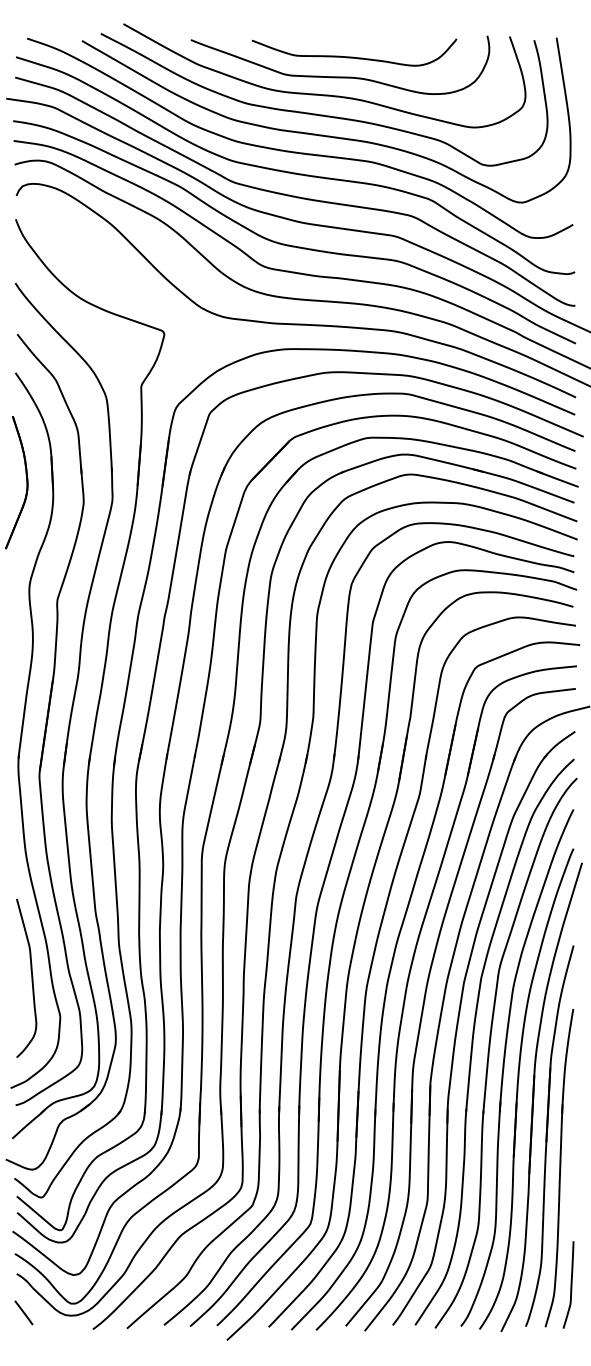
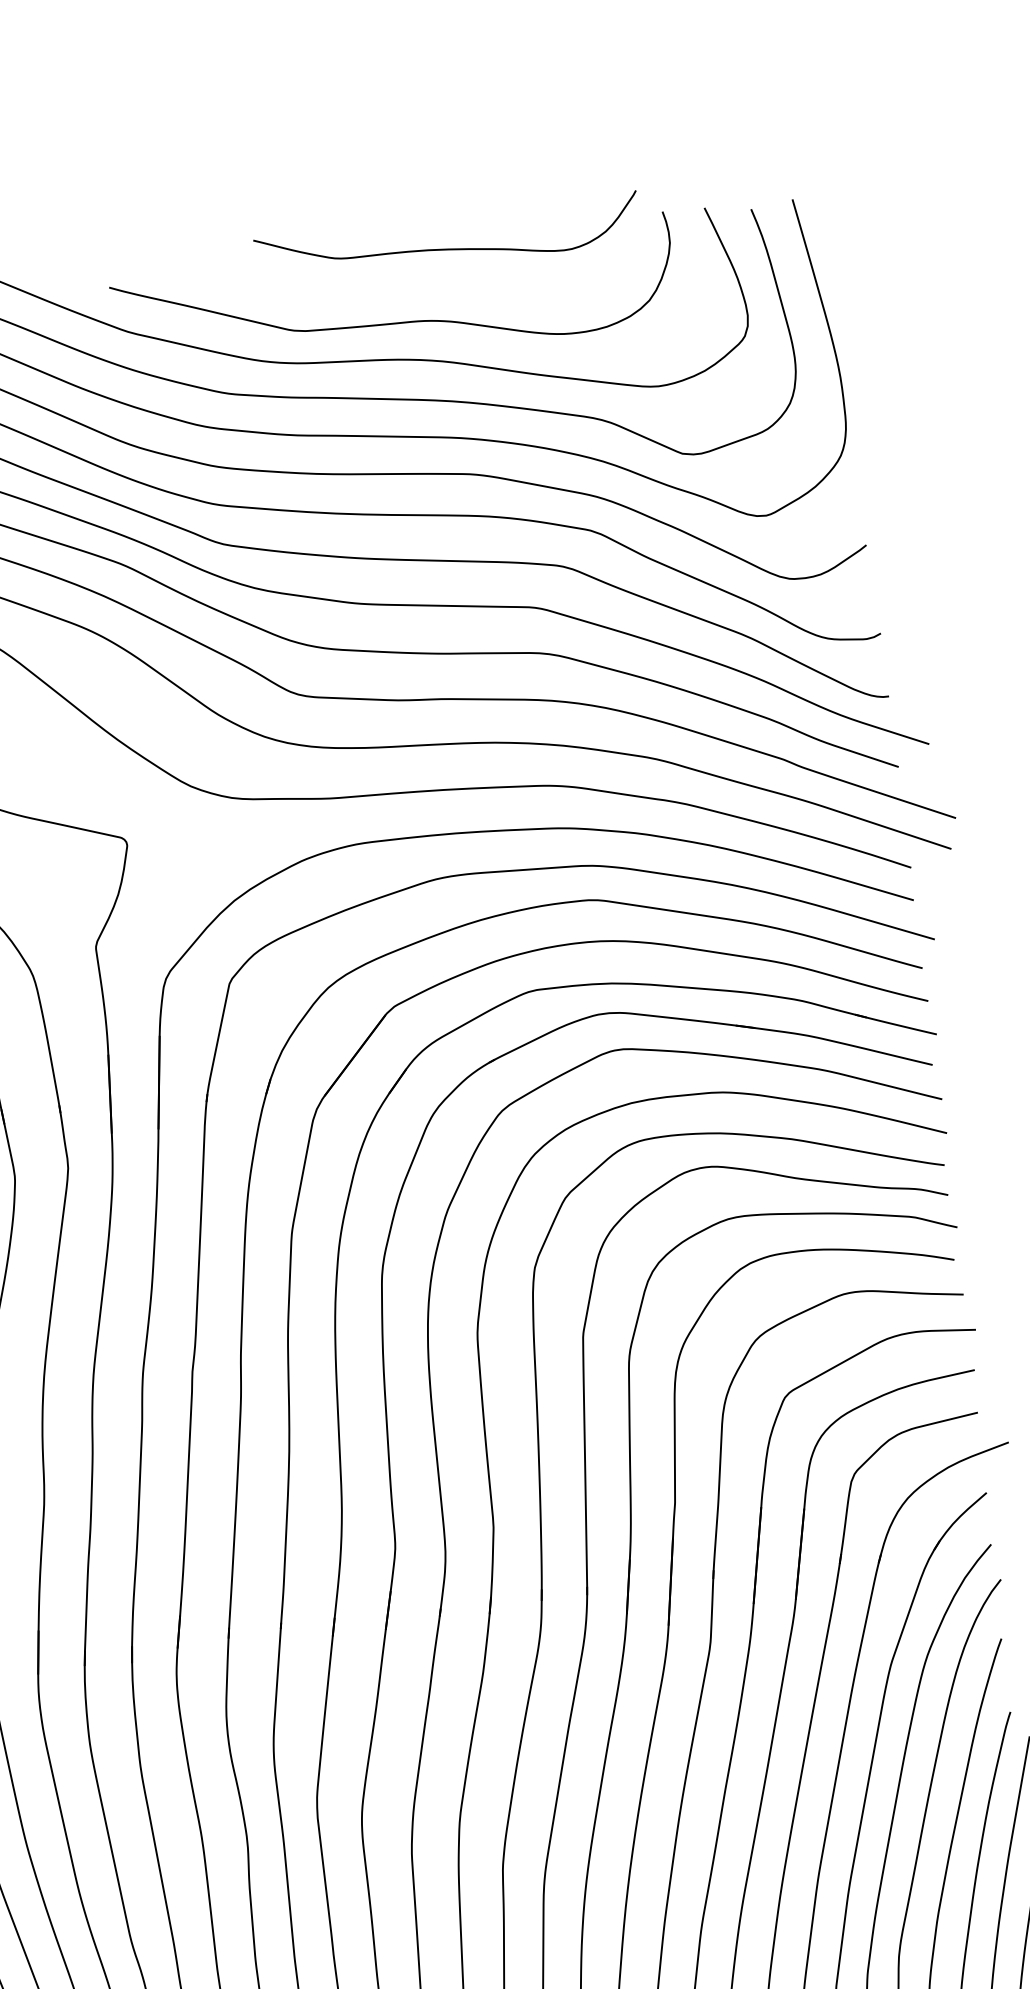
curve: (353, 56) -> (446, 247), moved

